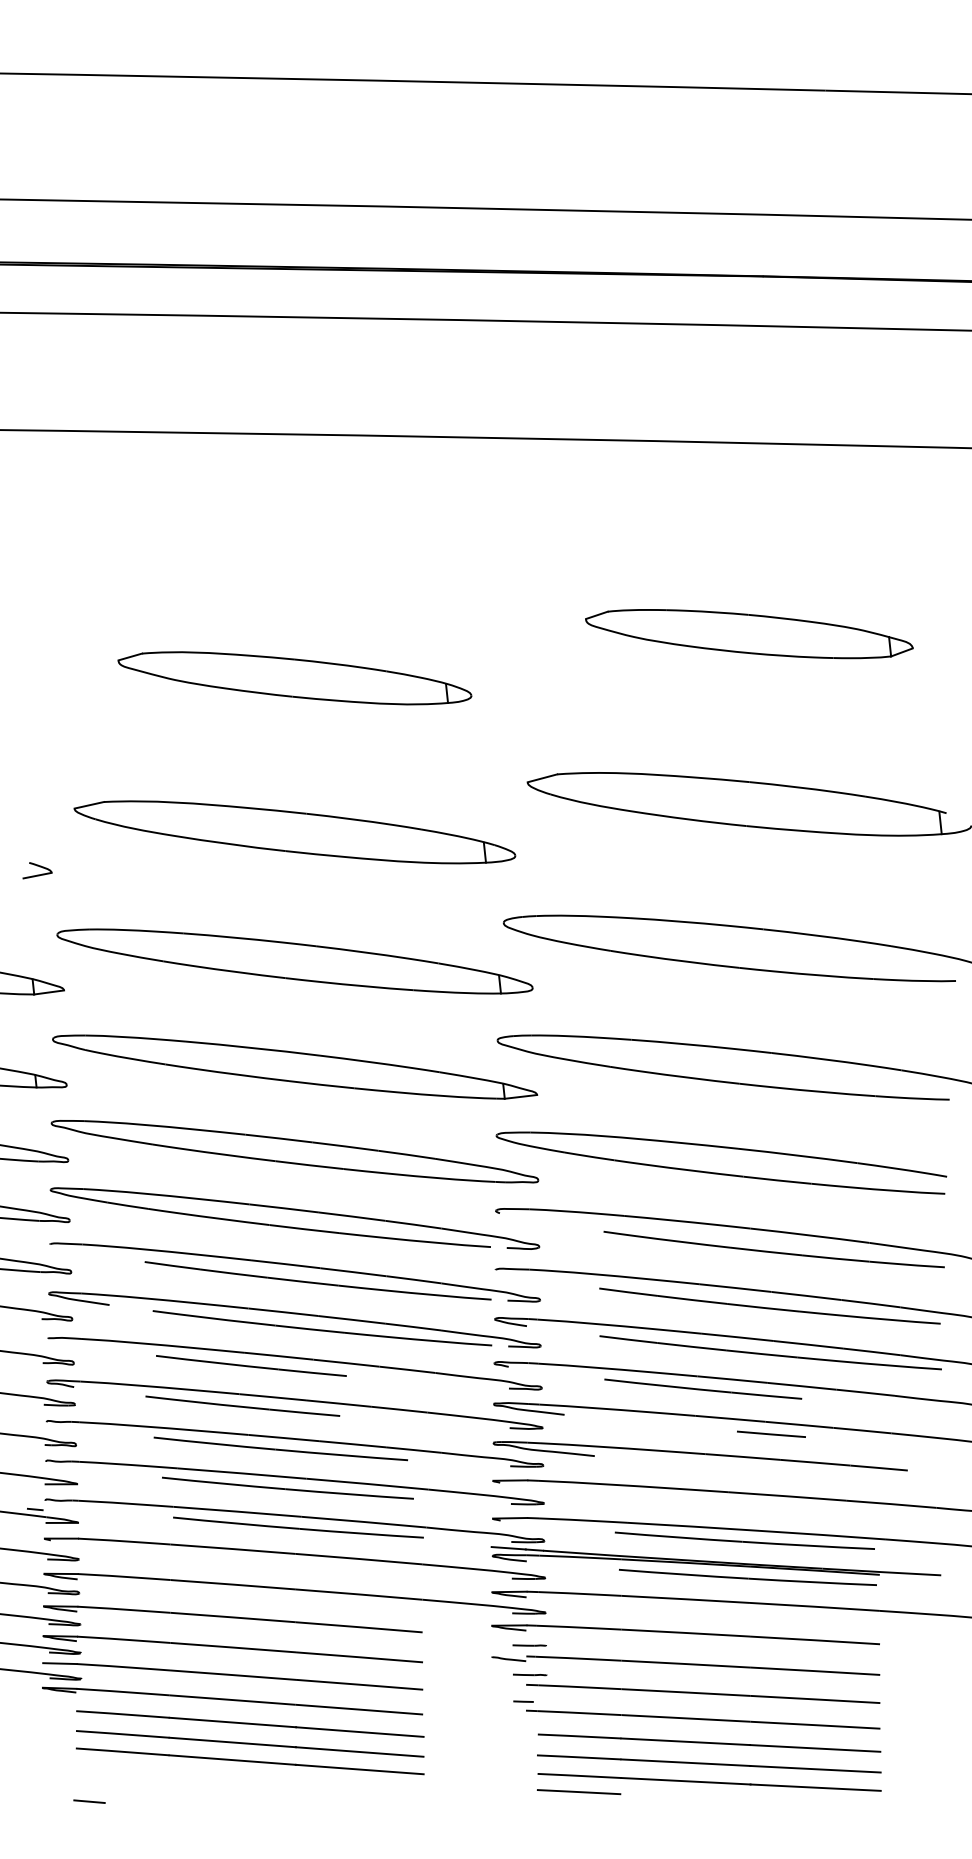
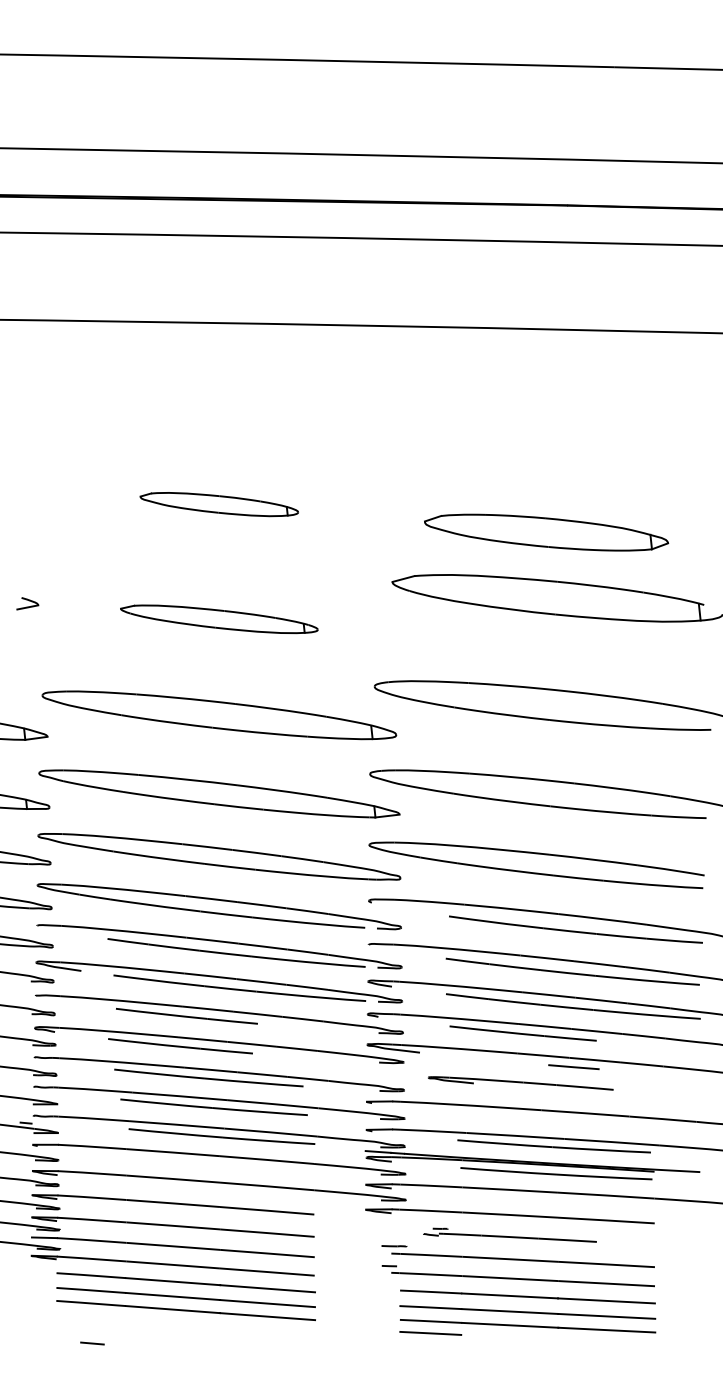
part: (749, 633) -> (546, 532), moved
part: (295, 678) -> (219, 504), size x0.6
part: (295, 832) -> (219, 619), size x0.6
part: (37, 870) -> (27, 603), moved
part: (699, 1456) -> (520, 1083), size x0.6
part: (684, 1660) -> (509, 1235), size x0.6
line: (89, 1801) -> (92, 1343), moved

